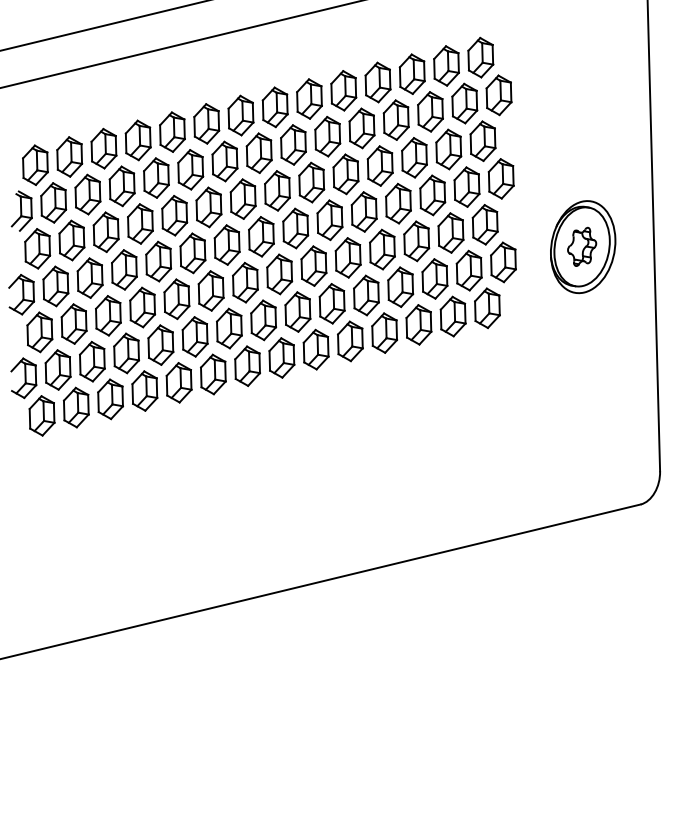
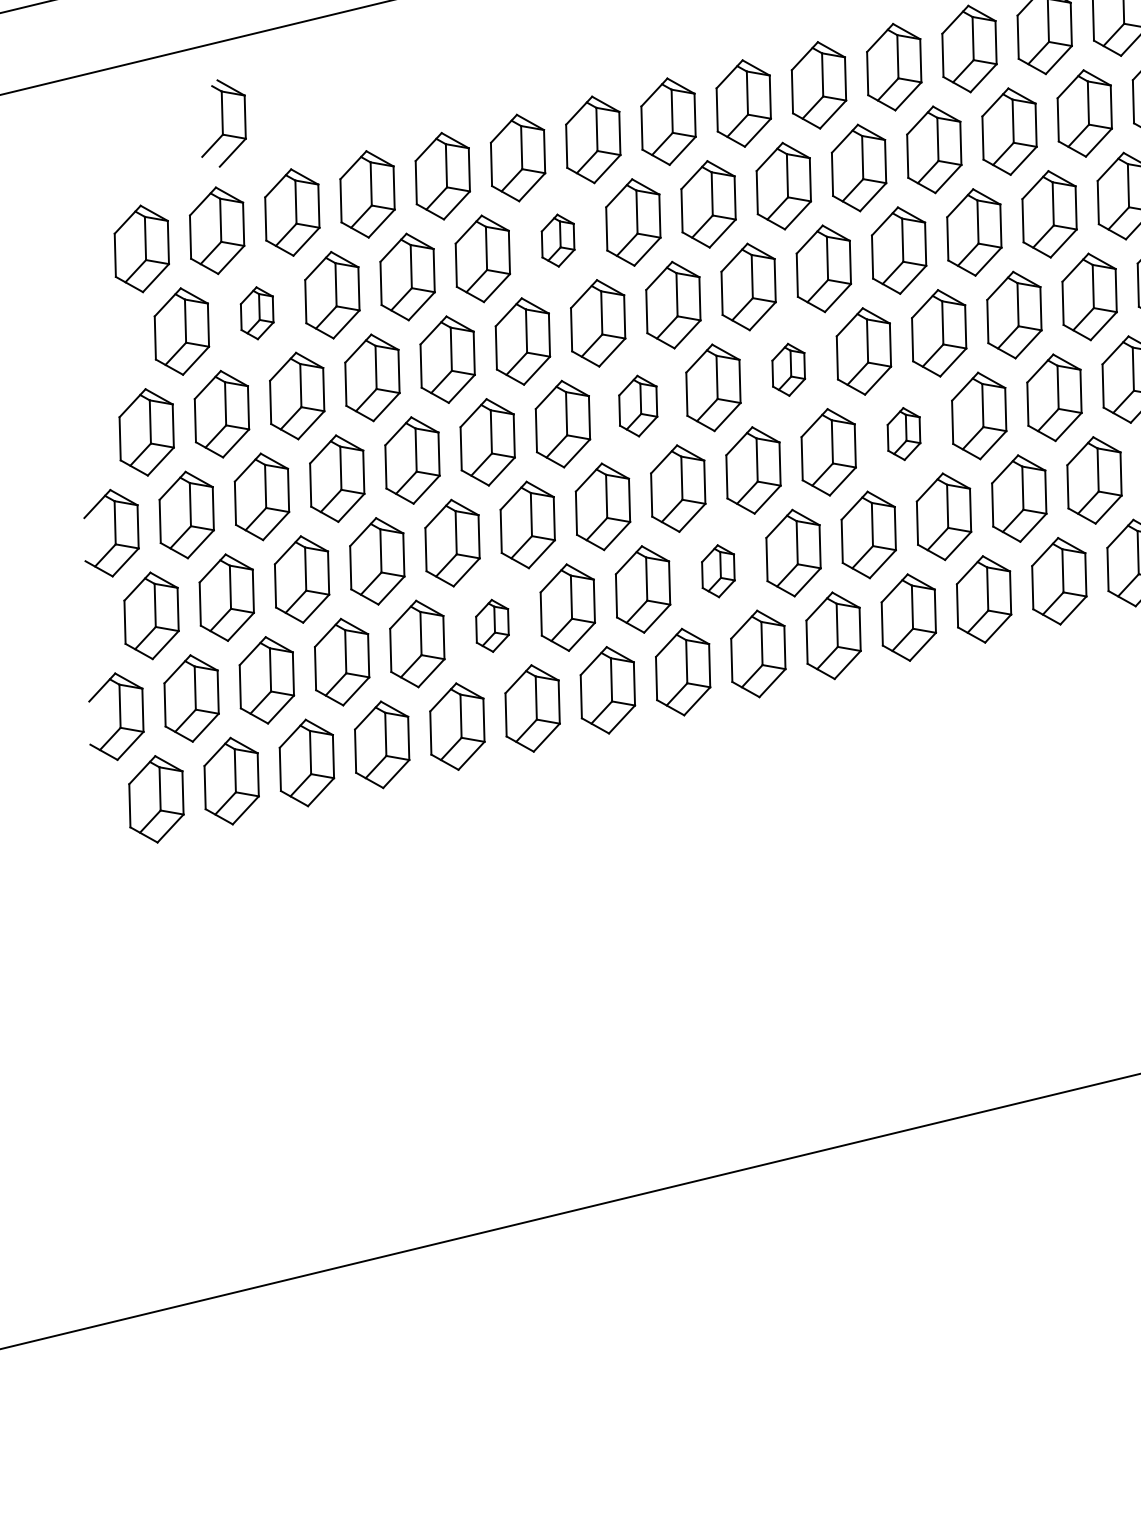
part: (224, 161) -> (557, 240), size x0.6
part: (87, 194) -> (256, 313), size x0.6
part: (21, 210) -> (223, 122), moved
part: (329, 220) -> (787, 370), size x0.6
part: (261, 236) -> (638, 405), size x0.7
part: (382, 249) -> (904, 433), size x0.6
part: (297, 311) -> (717, 570), size x0.6
part: (194, 336) -> (491, 624), size x0.6

